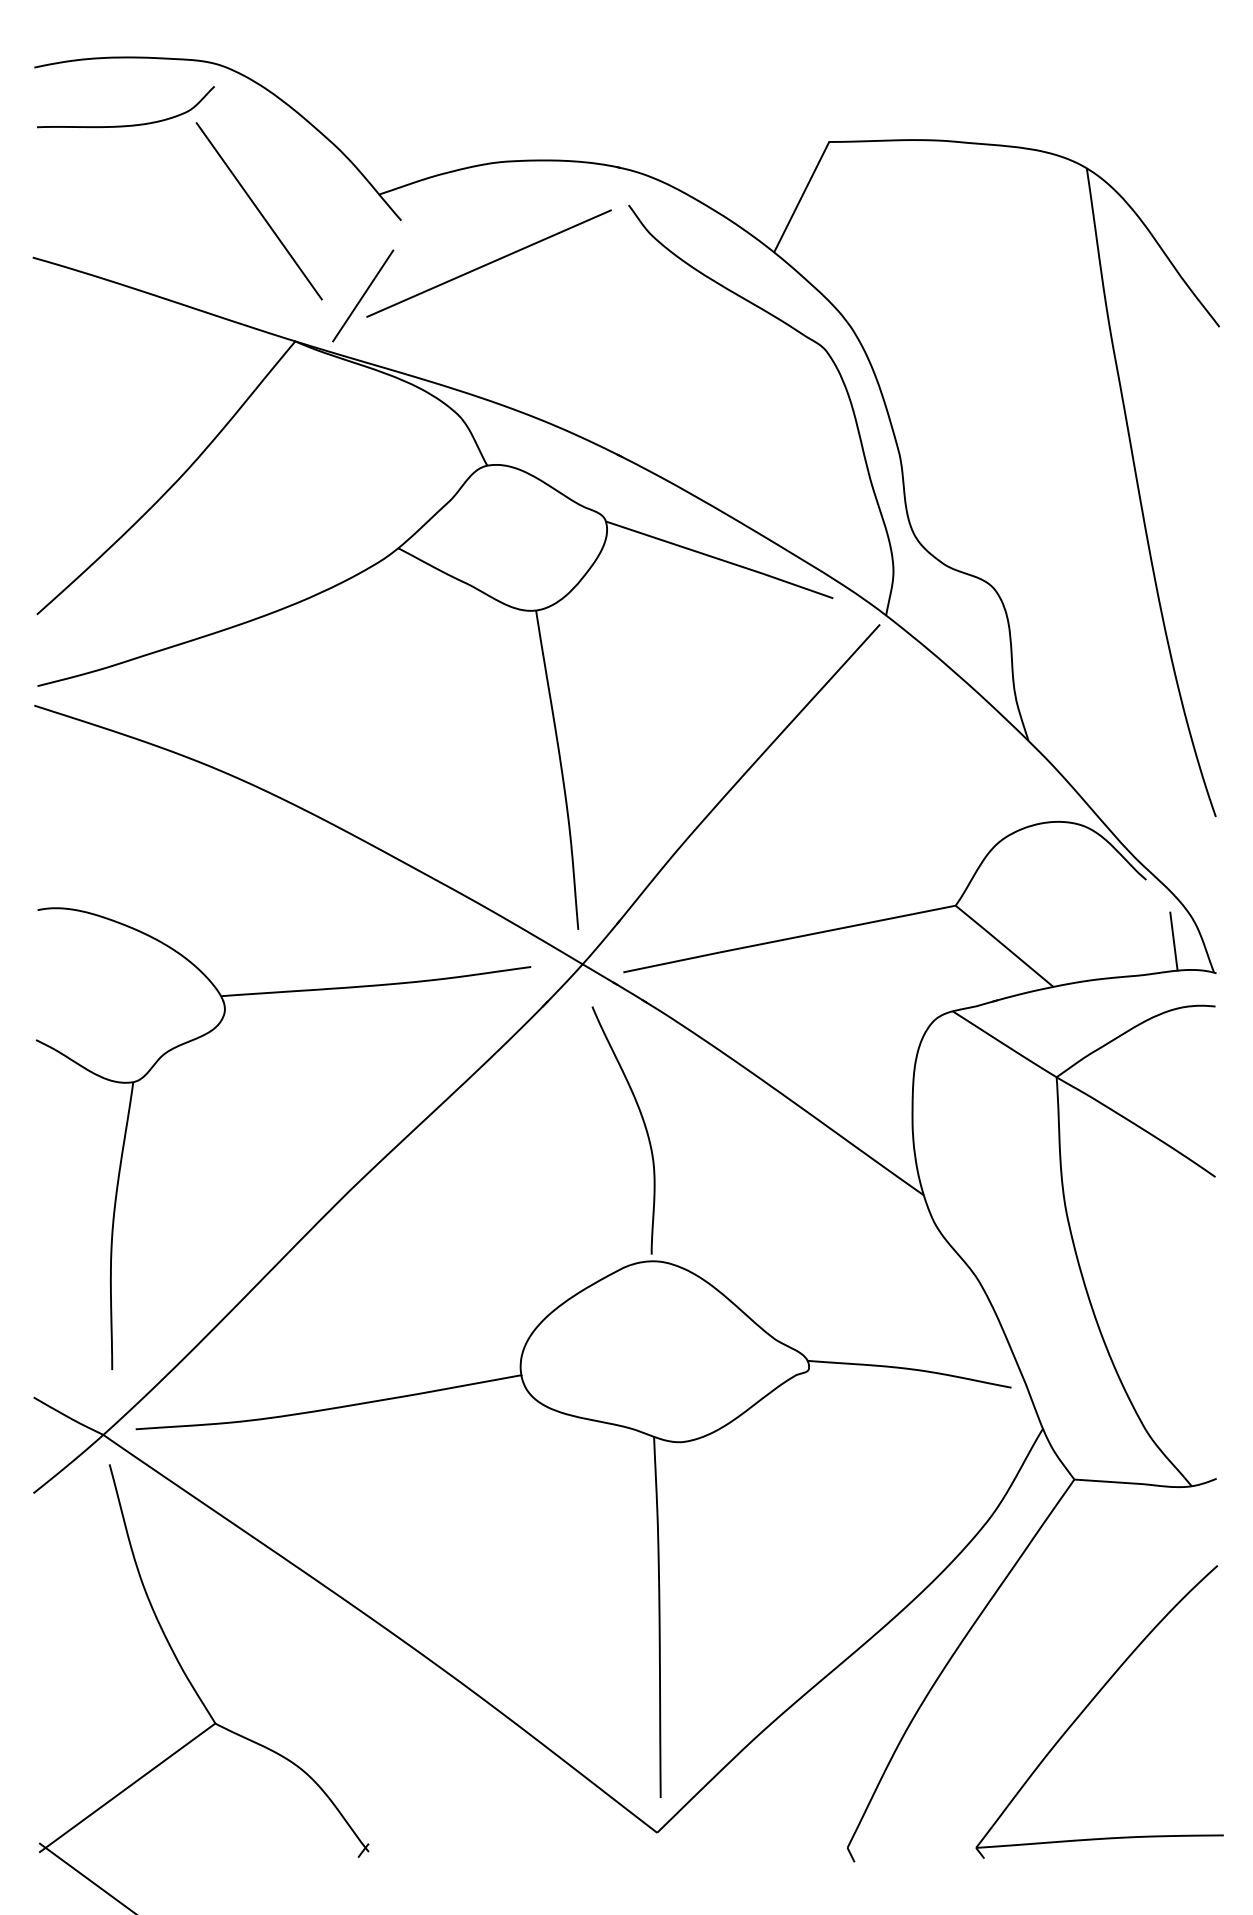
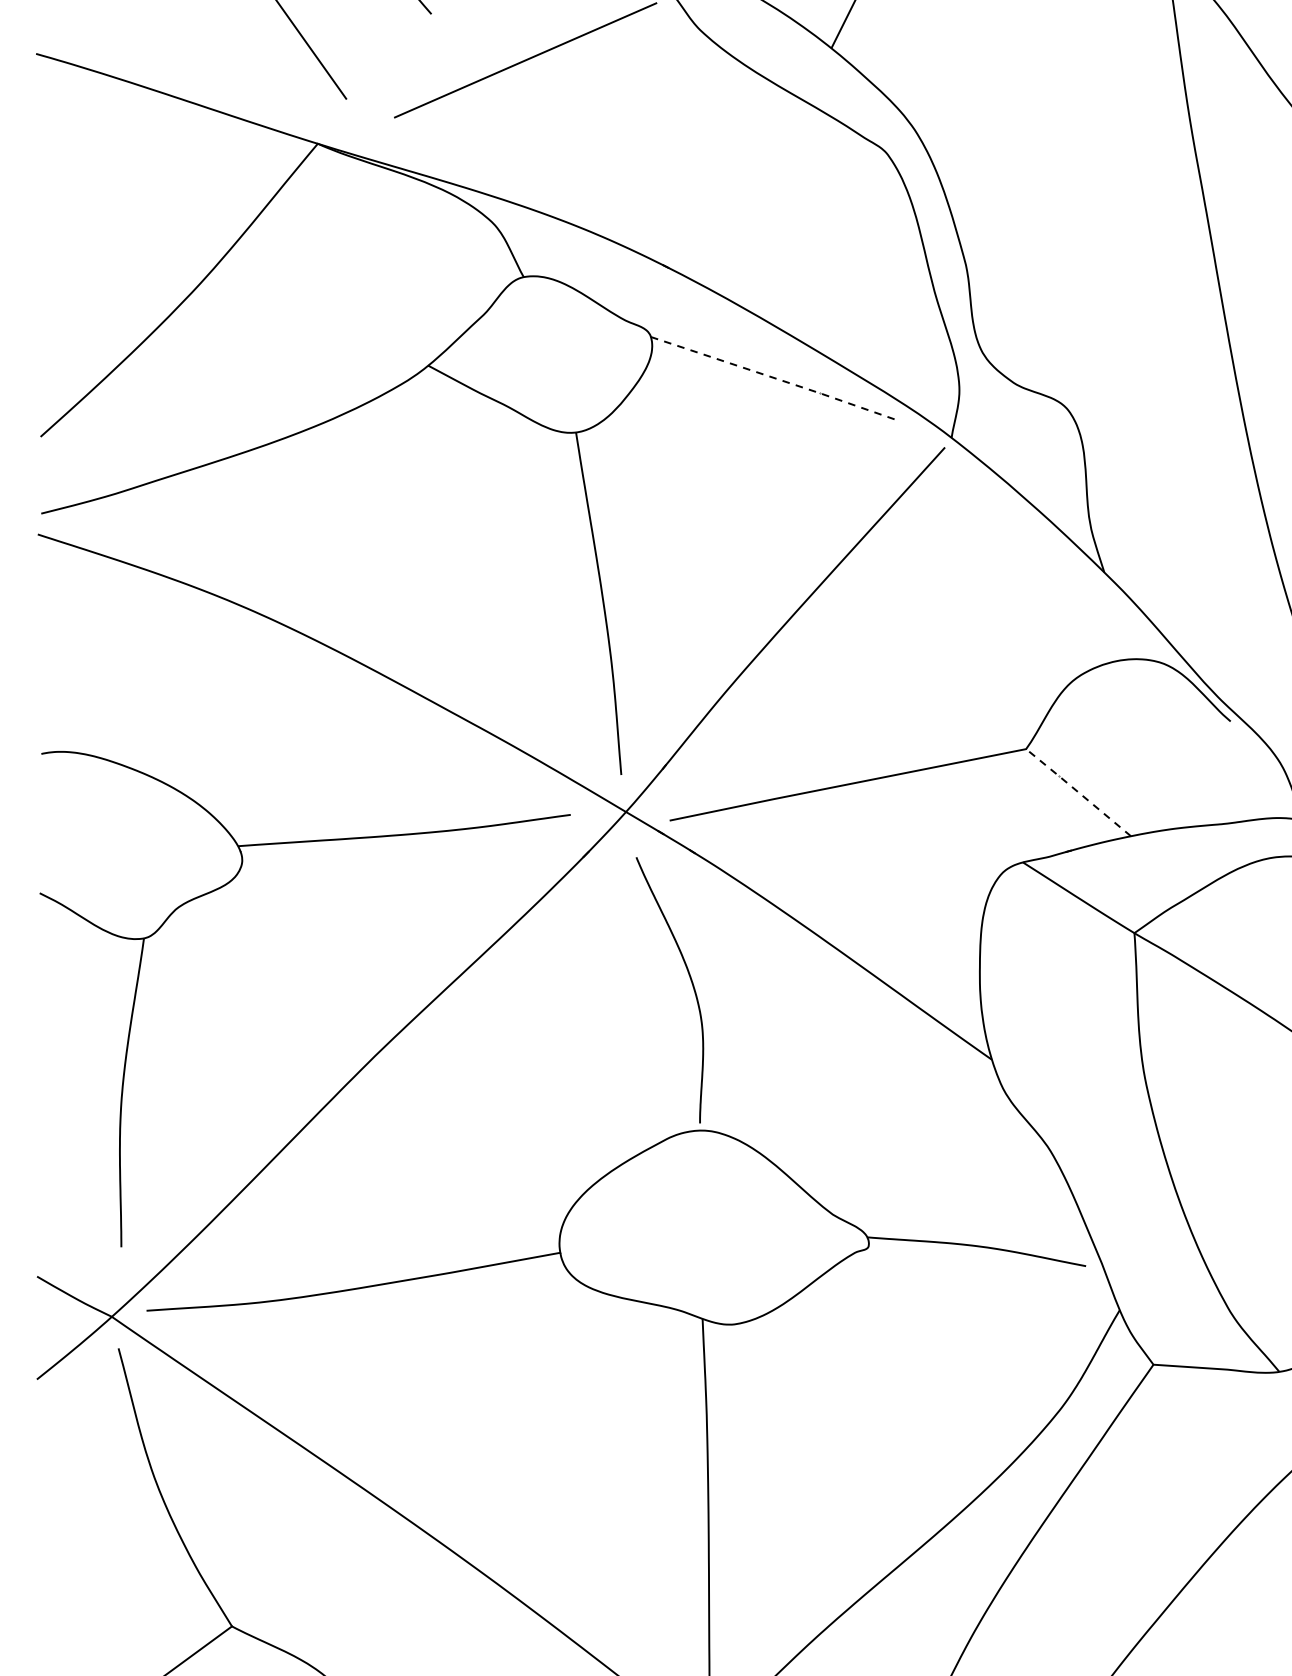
line: (363, 295) -> (390, 94), removed
line: (720, 559) -> (773, 377), solid -> dashed
line: (1173, 941) -> (1259, 787), removed
line: (1003, 945) -> (1077, 791), solid -> dashed

